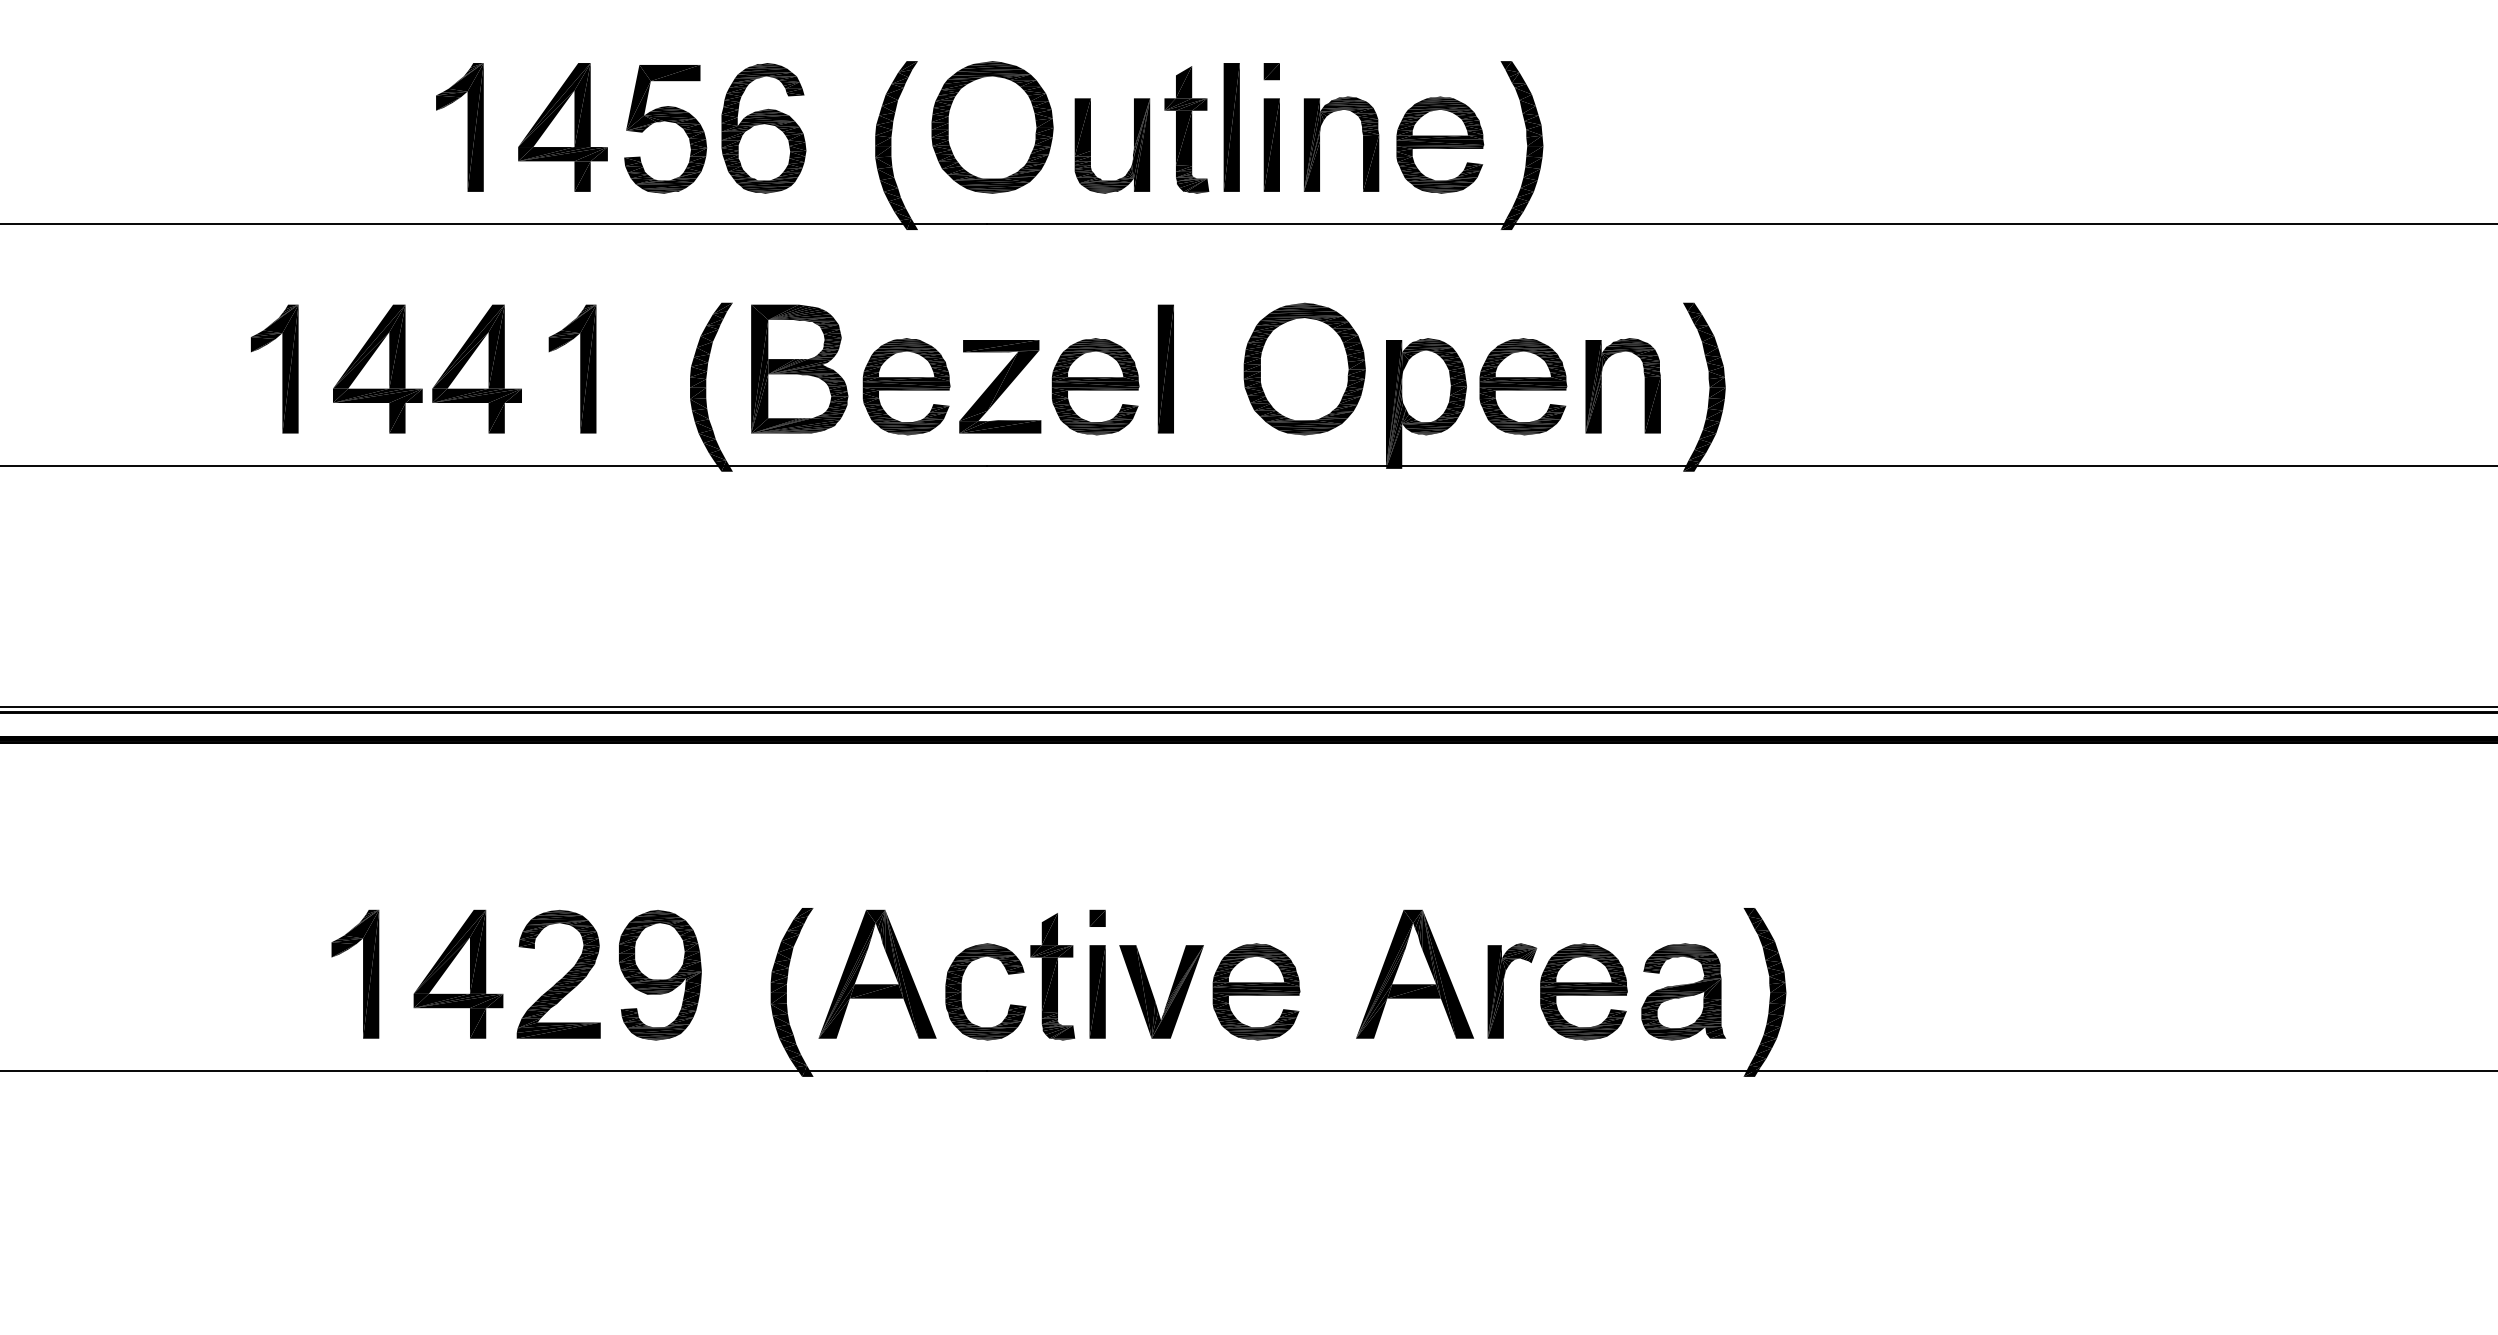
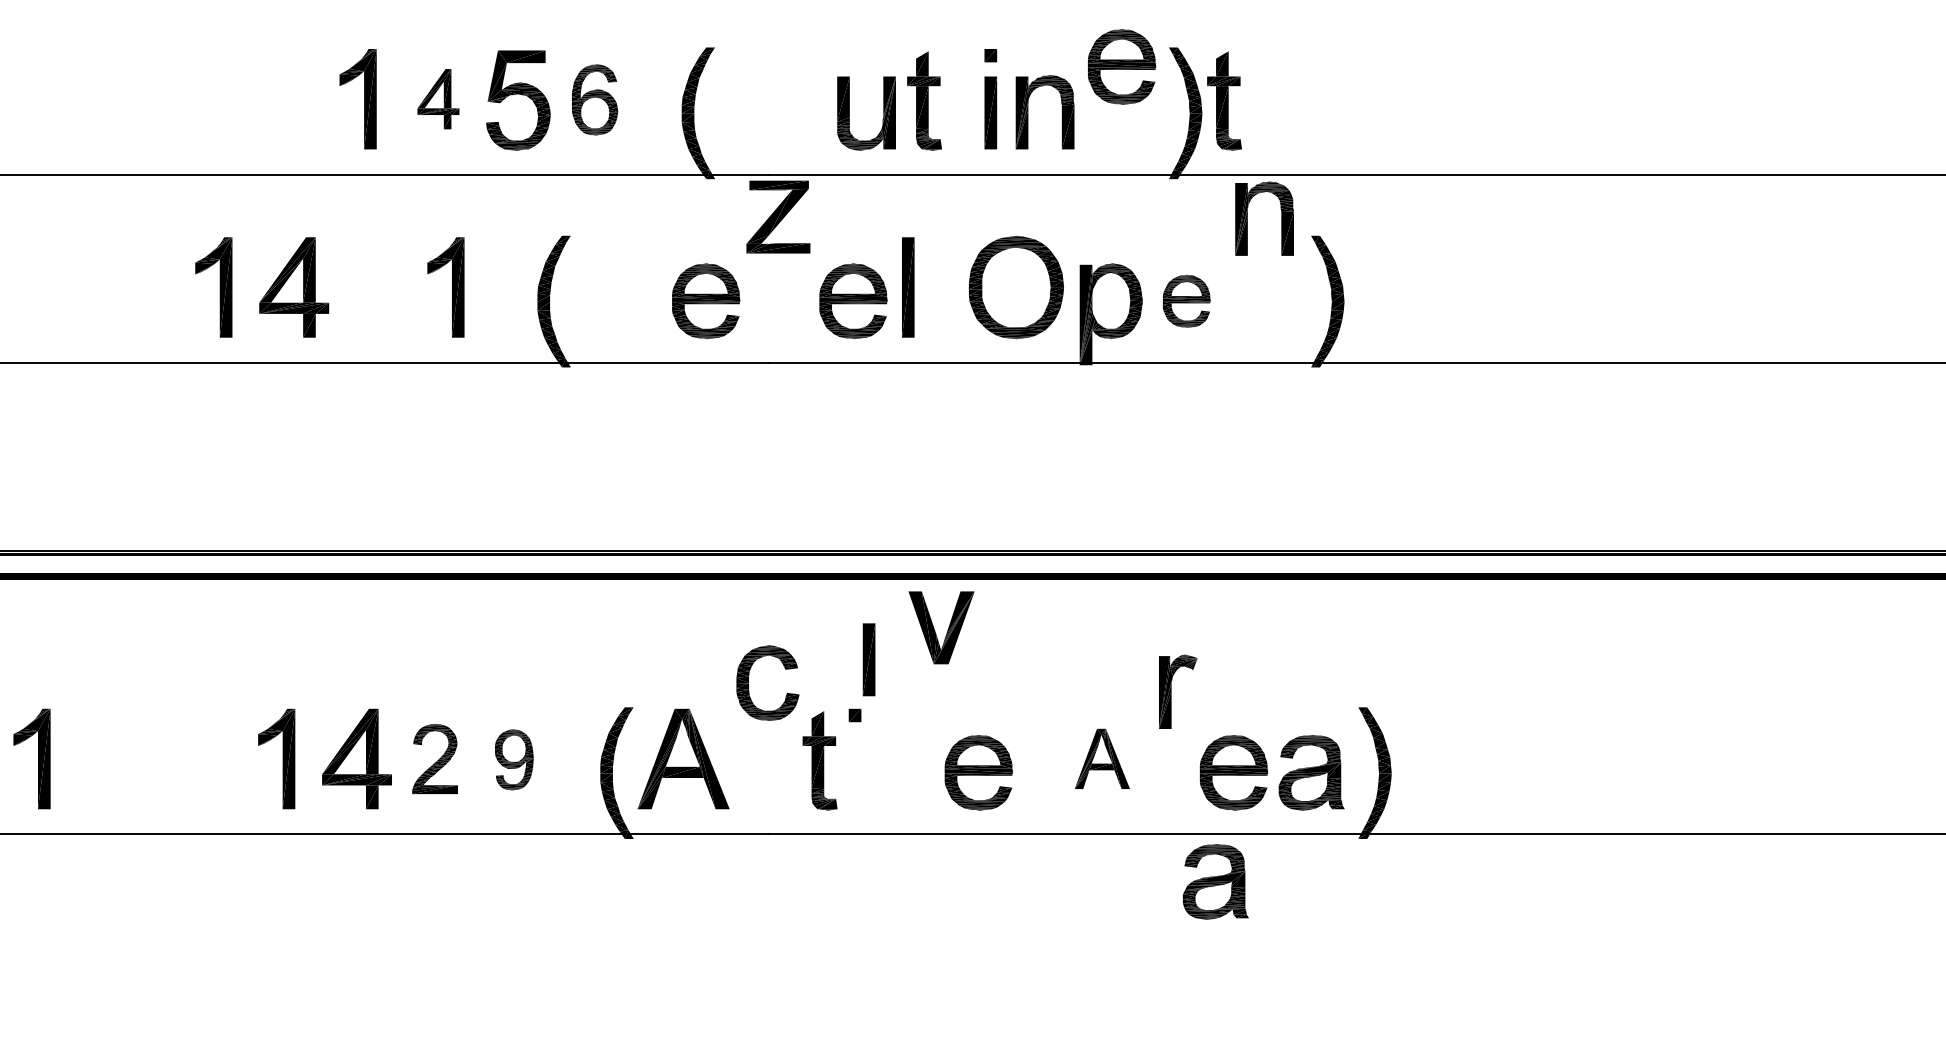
part: (562, 127) -> (438, 99), size x0.6
part: (992, 127) -> (773, 99), removed
part: (1231, 127) -> (959, 99), removed
part: (763, 128) -> (594, 100), size x0.7
part: (1571, 129) -> (1224, 100), added
part: (1440, 144) -> (1122, 66), moved
part: (476, 368) -> (371, 287), removed
part: (799, 368) -> (622, 287), removed
part: (1601, 385) -> (1247, 218), moved
part: (1000, 386) -> (778, 216), moved
part: (1523, 386) -> (1186, 301), size x0.7
part: (49, 973) -> (38, 758), added
part: (558, 973) -> (434, 758), size x0.7
part: (1414, 973) -> (1101, 758), size x0.6
part: (660, 975) -> (514, 759), size x0.6
part: (1503, 990) -> (1171, 691), moved
part: (961, 991) -> (748, 682), moved
part: (1097, 991) -> (868, 659), moved
part: (1169, 993) -> (947, 629), moved
part: (1560, 1131) -> (1215, 881), added

